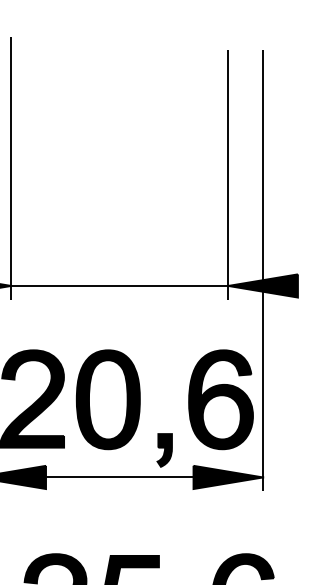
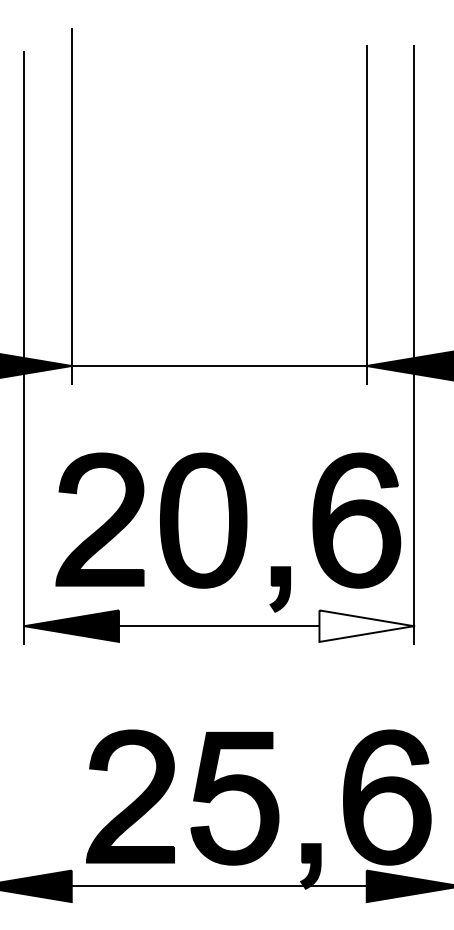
fill: (228, 476) -> (366, 625), removed

